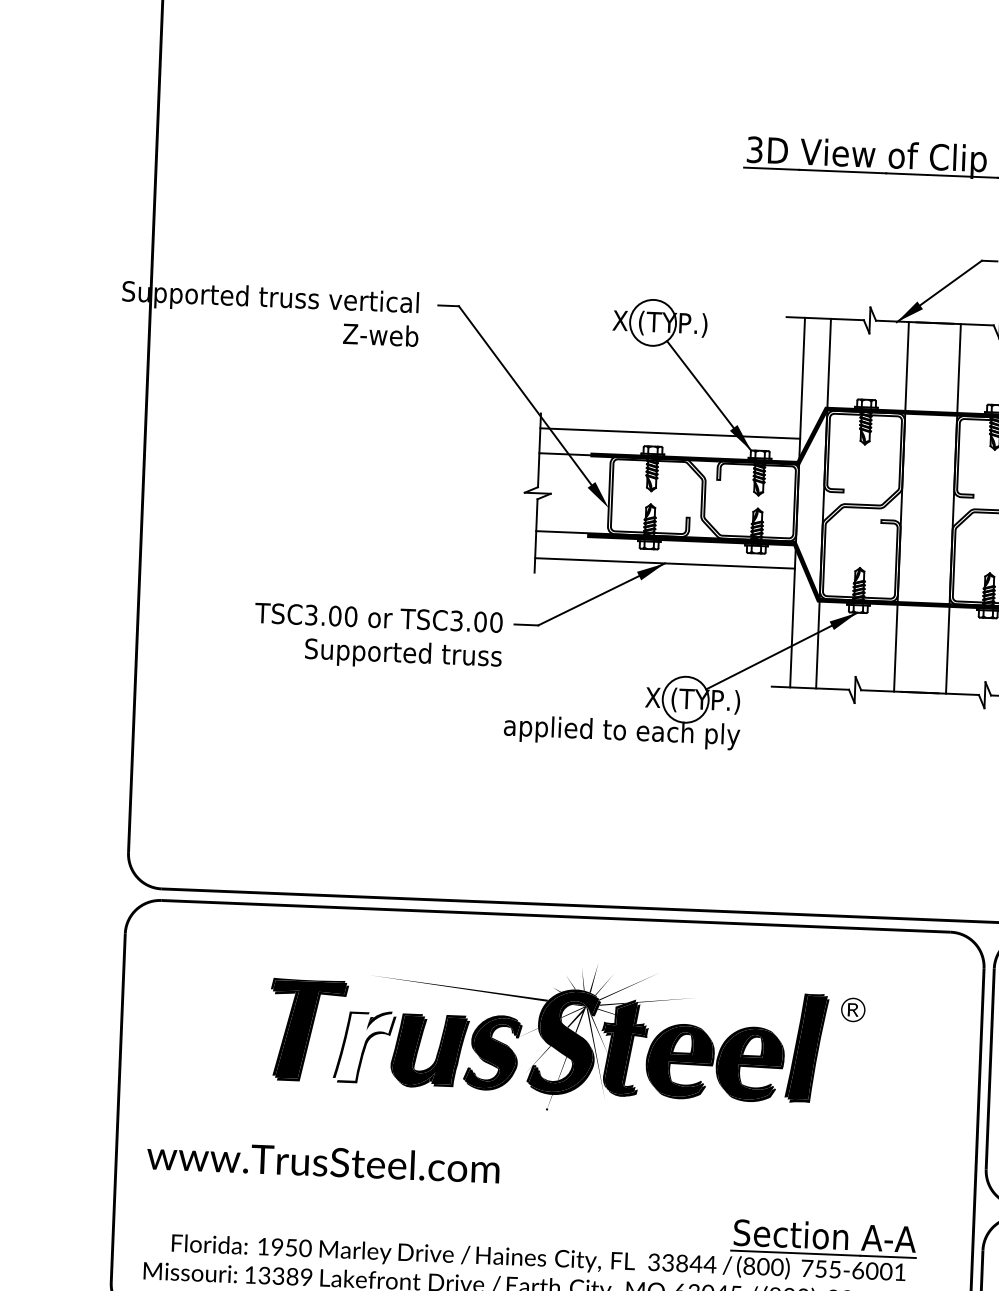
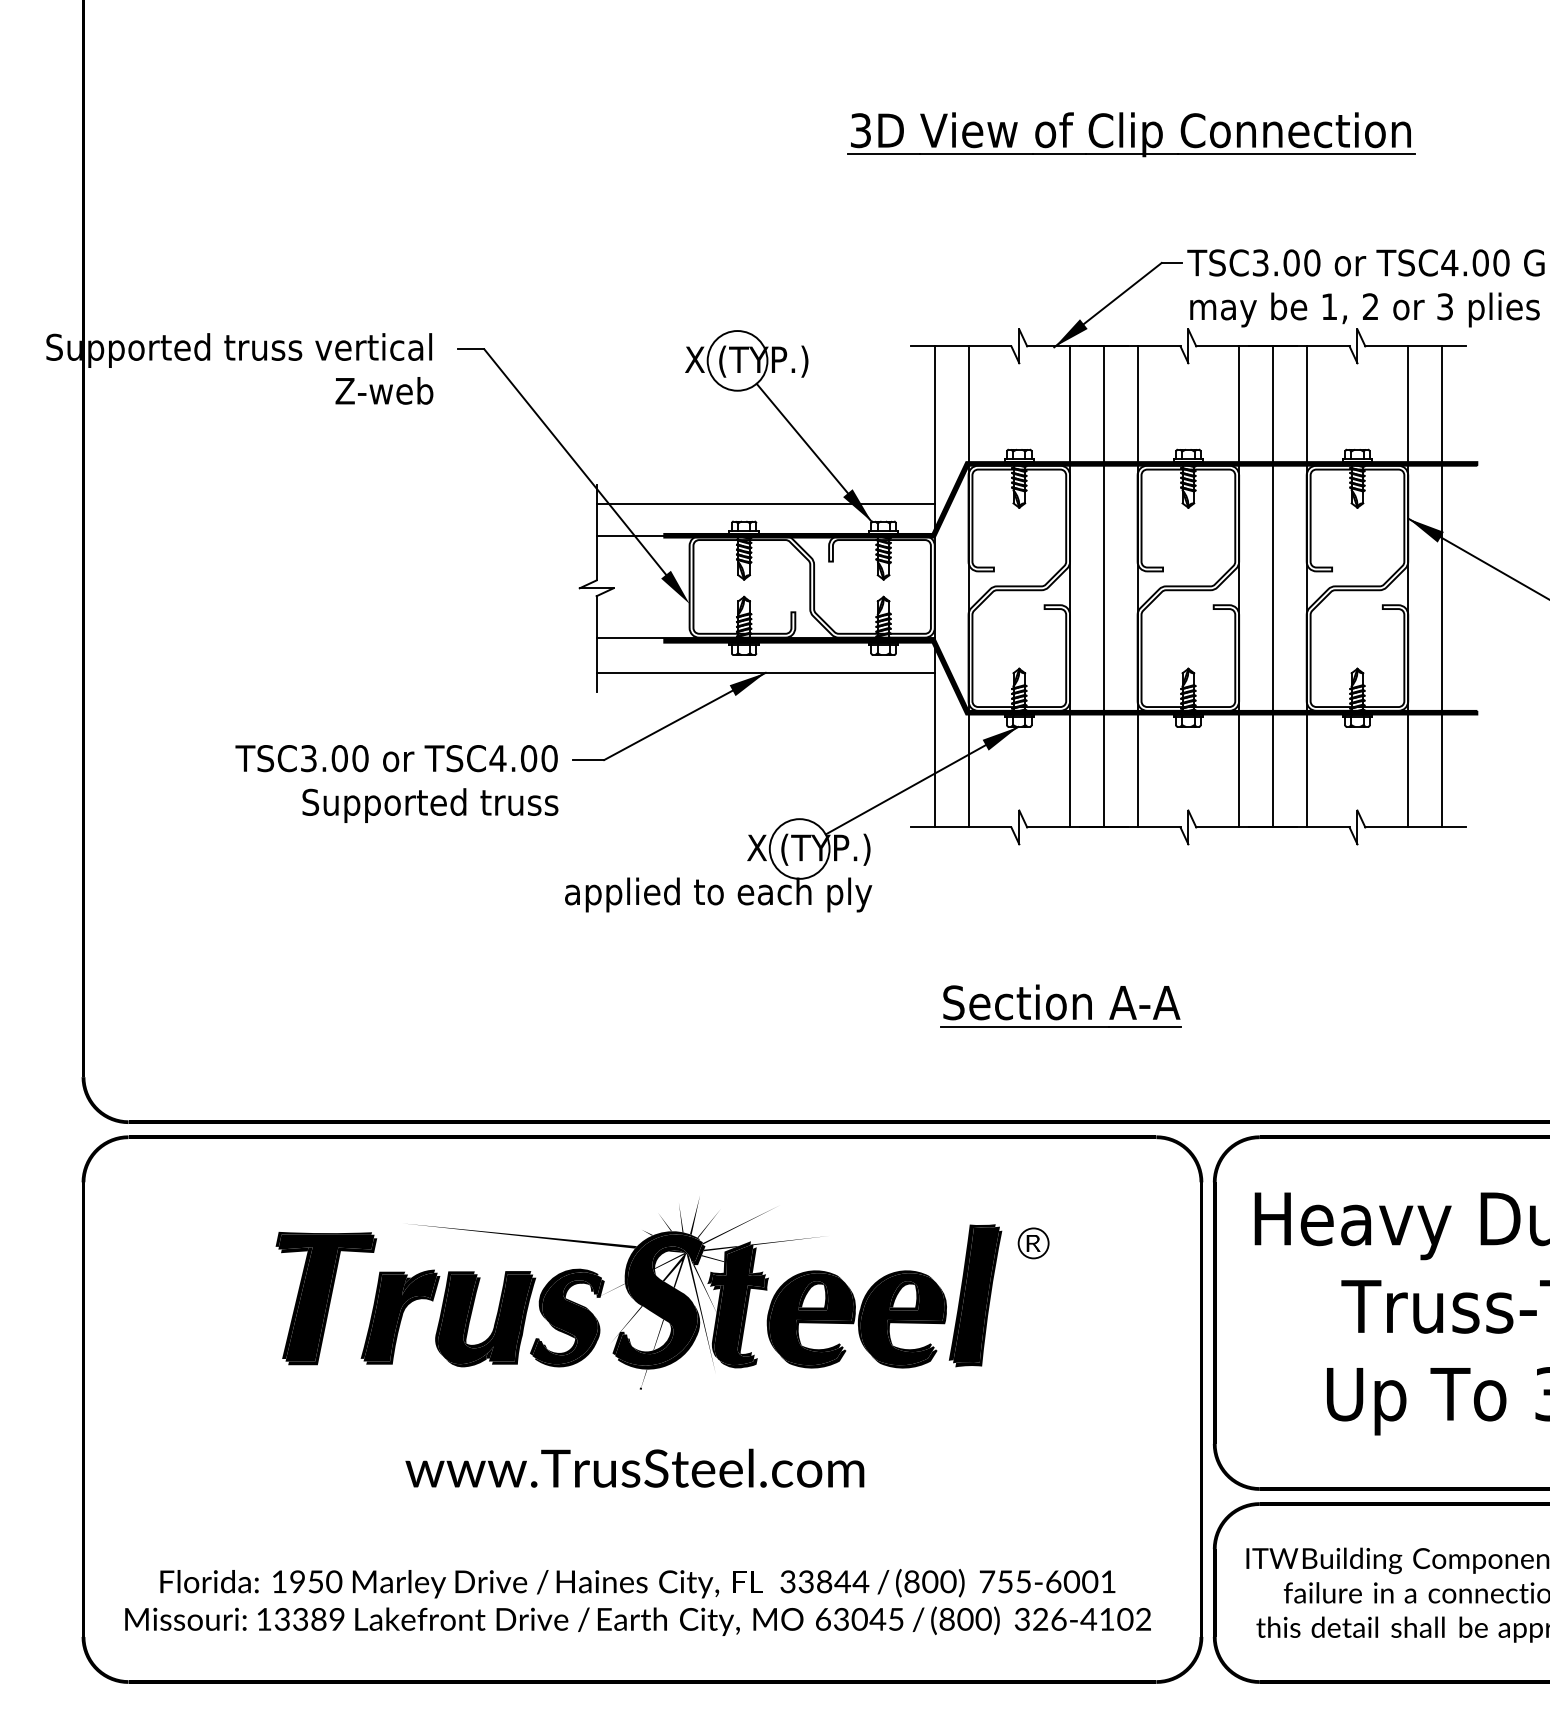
line: (927, 507) -> (1103, 586), added
text: (456, 620) -> (497, 758), TSC3.00 -> TSC4.00
fill: (364, 1046) -> (400, 1316), added
text: (323, 1161) -> (634, 1467), moved
part: (823, 1238) -> (1060, 1005), moved

